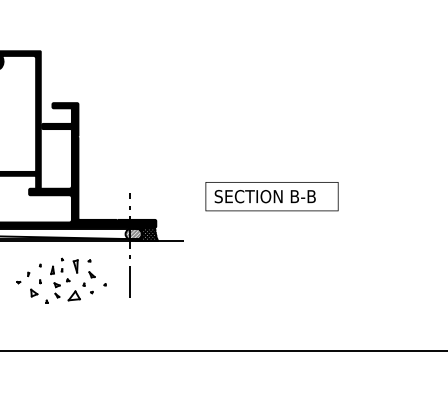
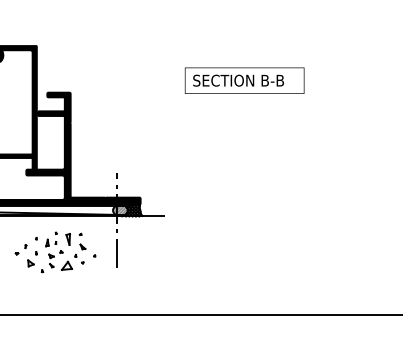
text: (271, 196) -> (244, 80), moved

